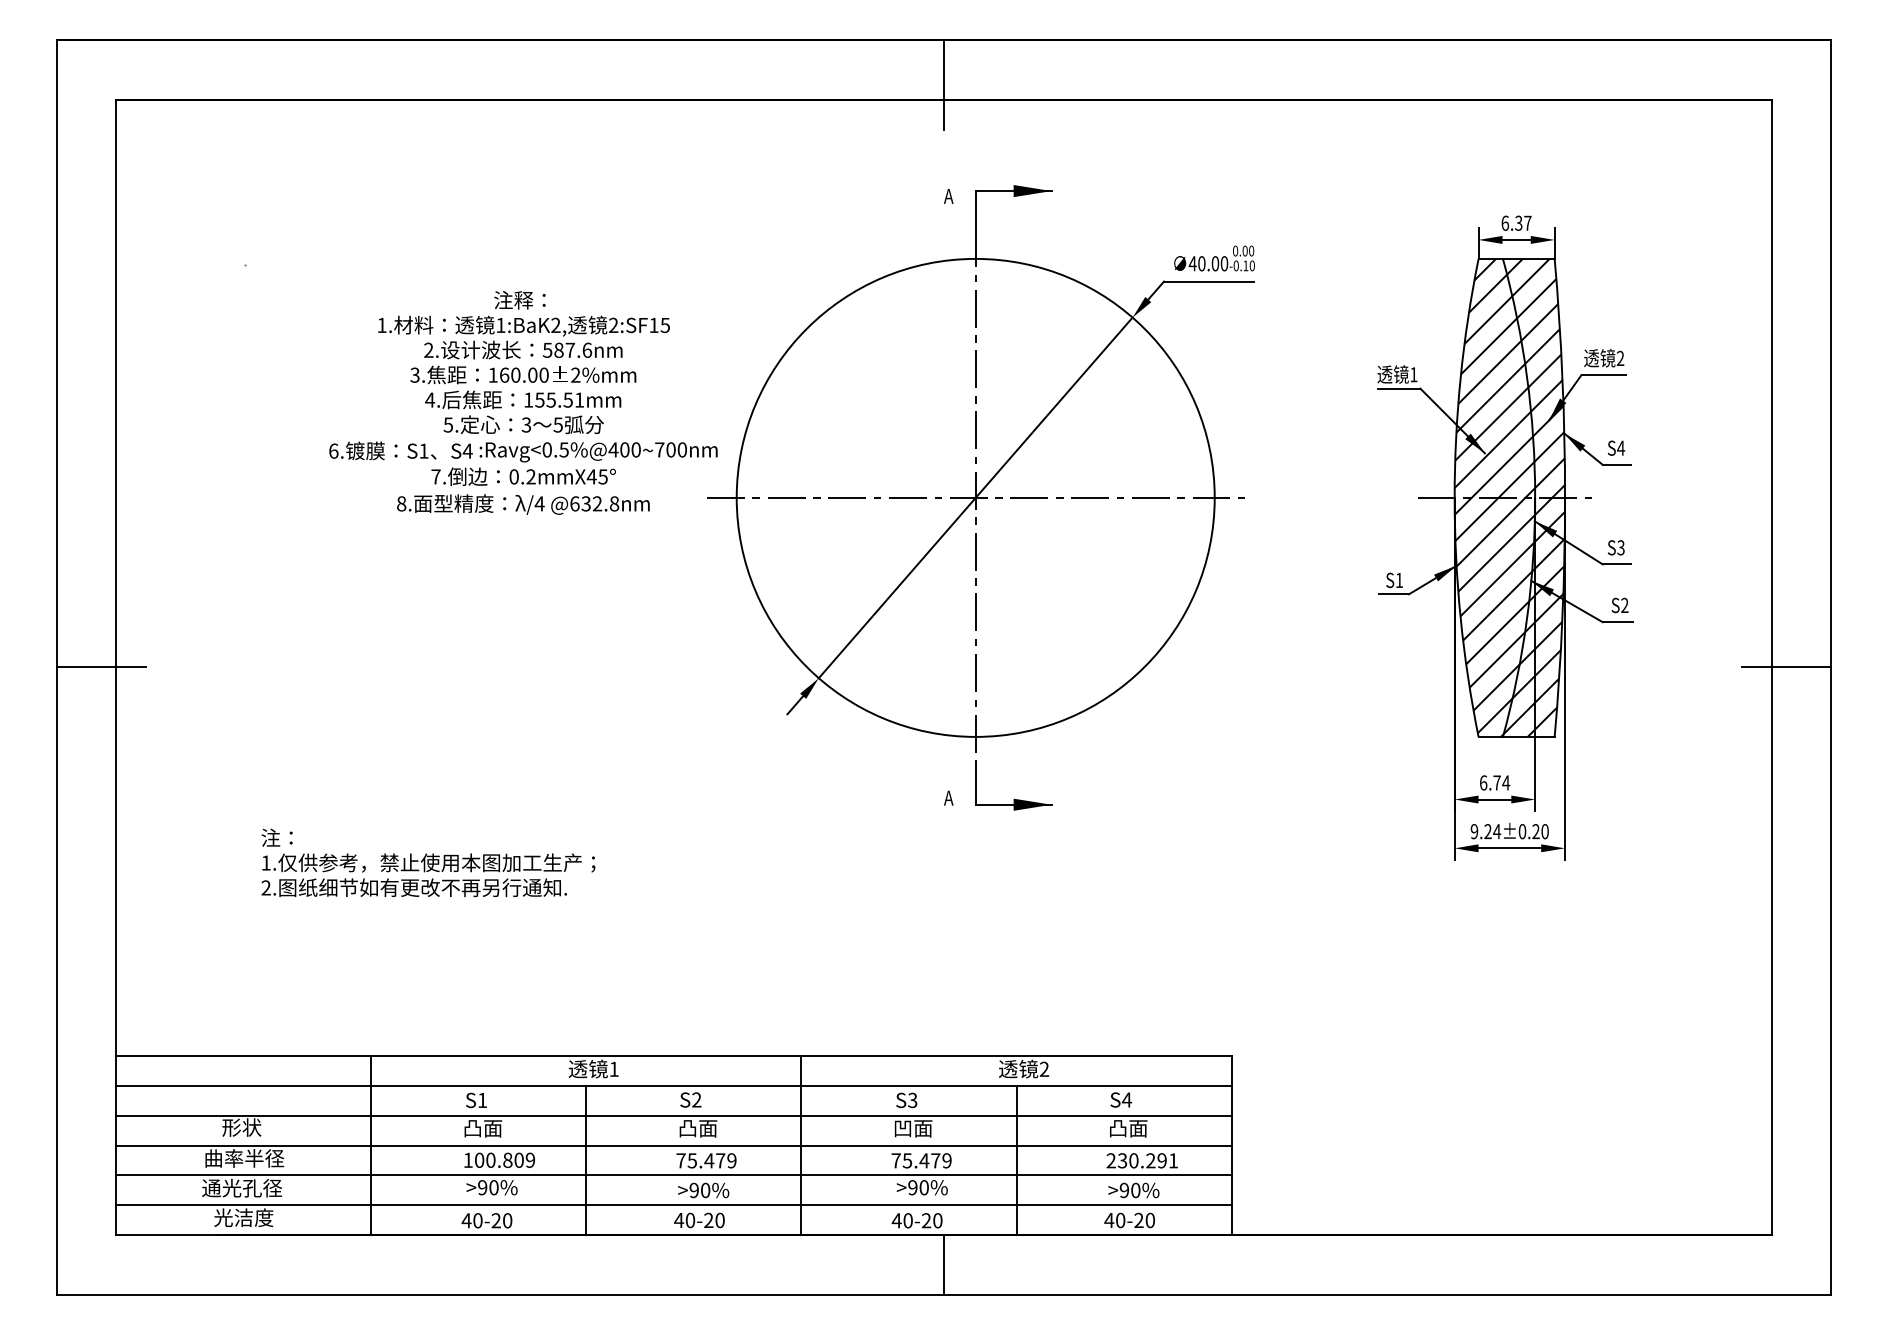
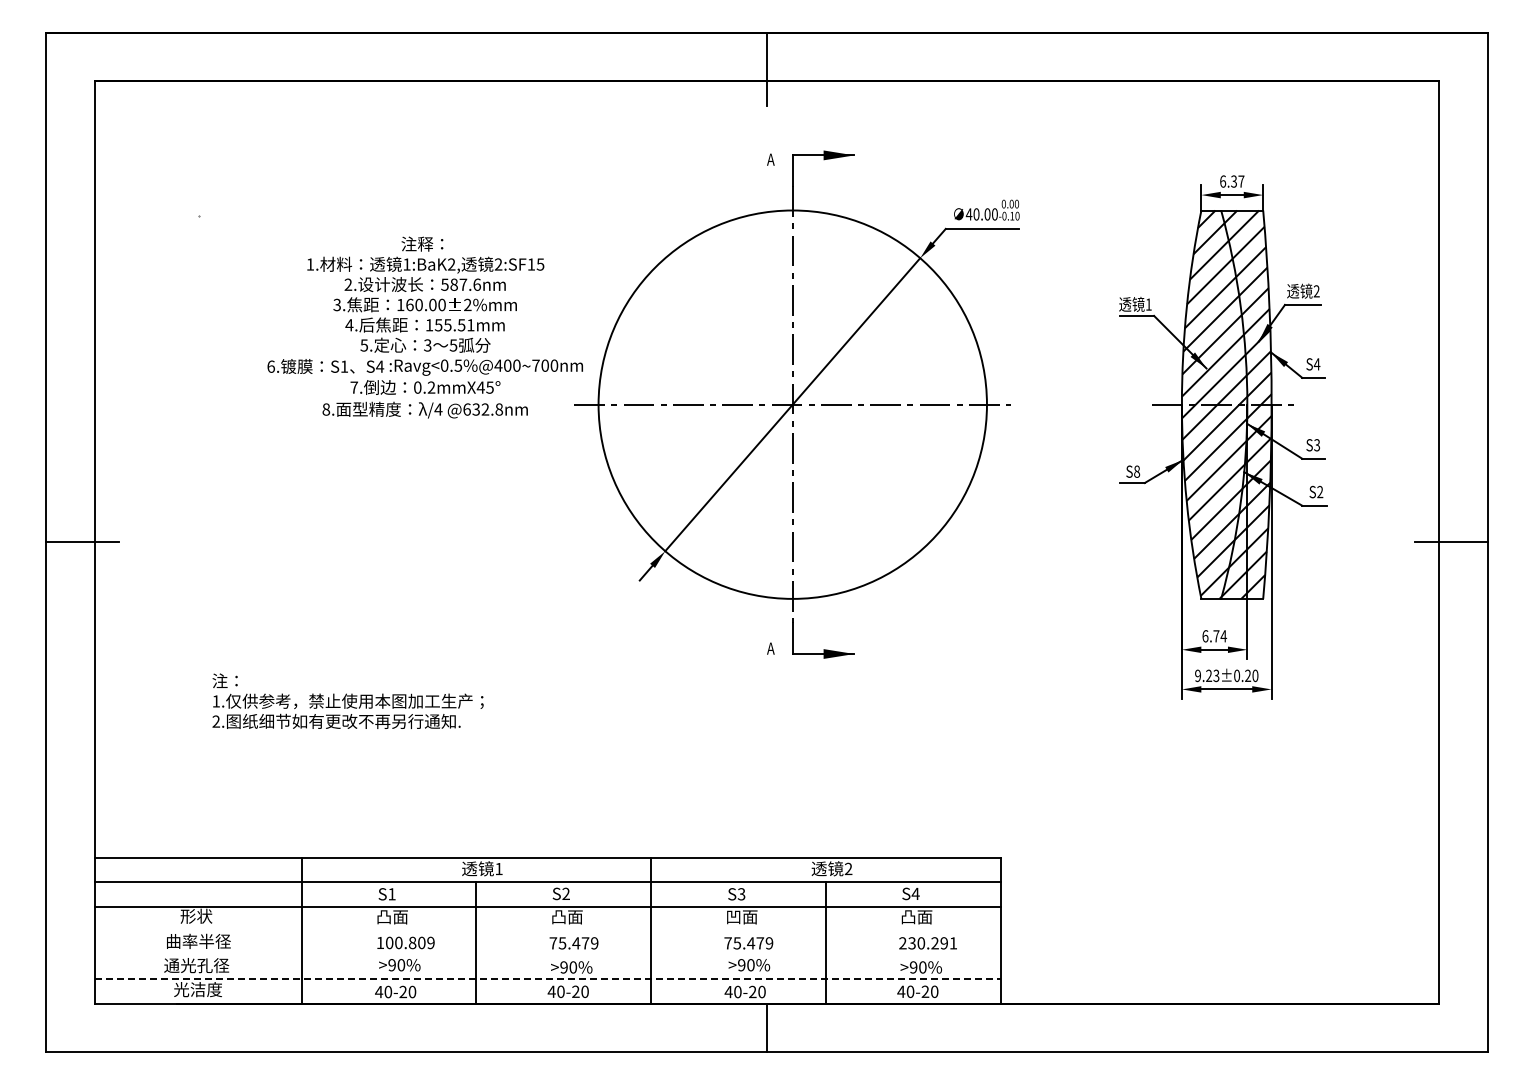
text: (1399, 580) -> (1137, 471), S1 -> S8
text: (1497, 831) -> (1216, 675), 9.24±0.20 -> 9.23±0.20
line: (673, 1145) -> (547, 930), removed
line: (673, 1175) -> (547, 955), removed
line: (675, 1205) -> (548, 979), solid -> dashed

